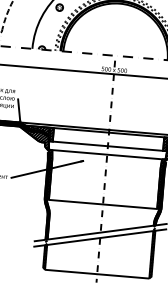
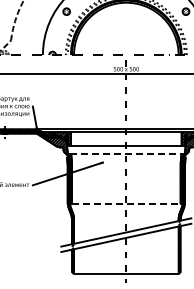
line: (107, 154) -> (126, 154), solid -> dashed
line: (103, 204) -> (126, 204), solid -> dashed

